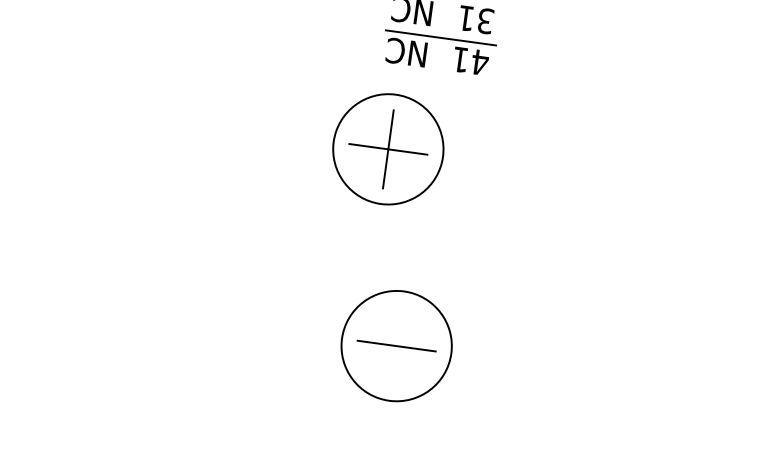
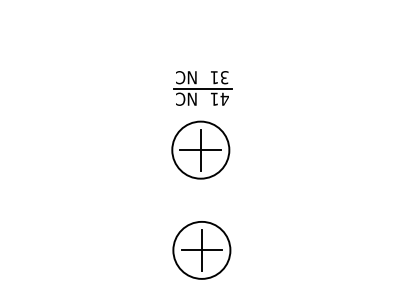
part: (387, 147) -> (200, 149), moved
line: (395, 346) -> (201, 250), added

